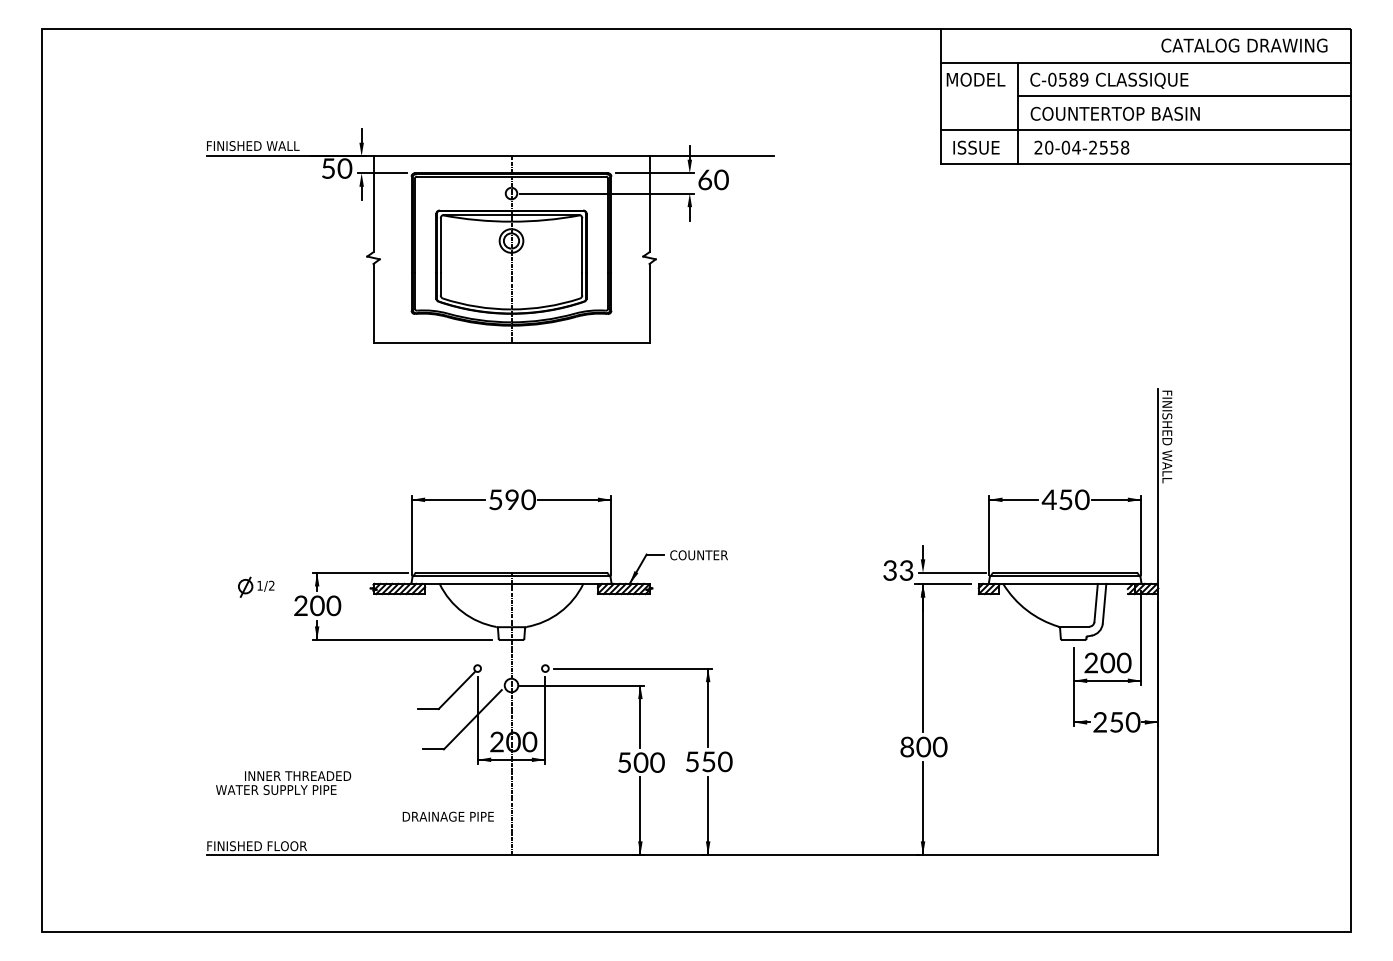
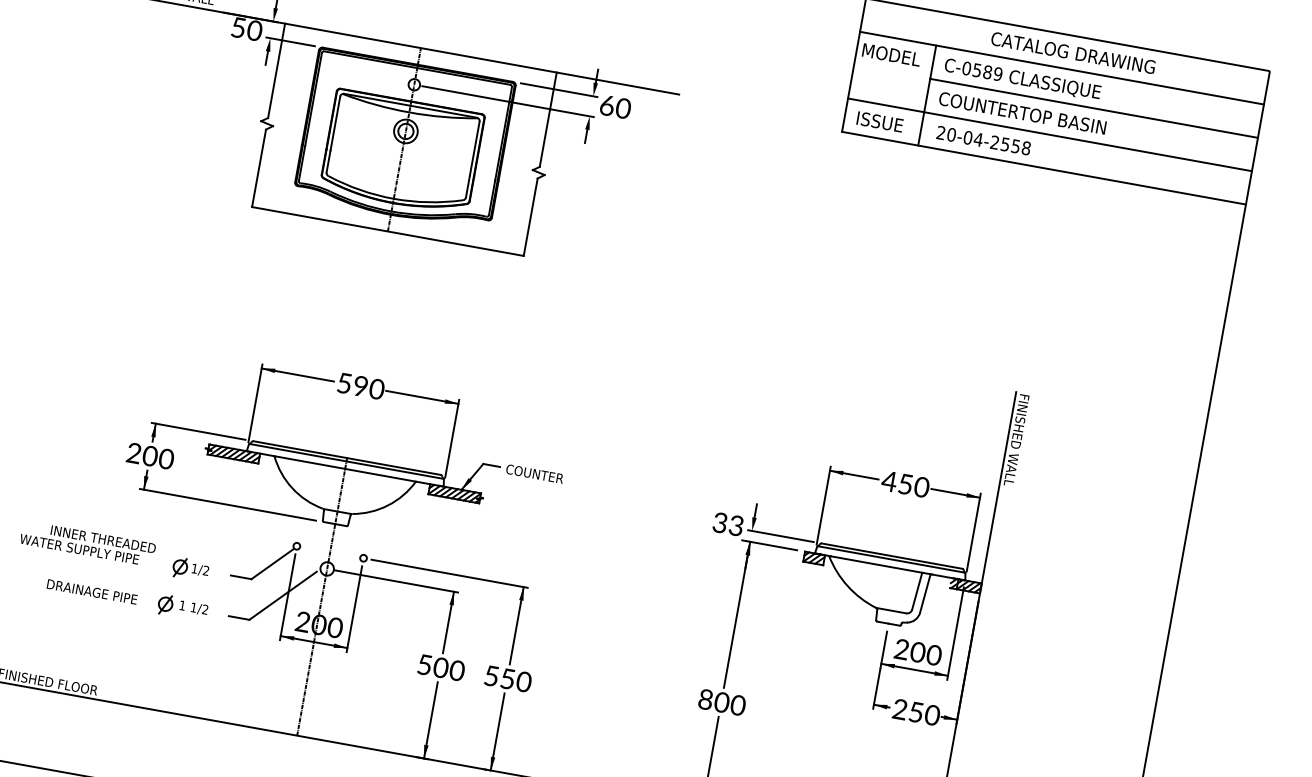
text: (1244, 45) -> (1073, 52), moved
part: (256, 586) -> (191, 568), moved
part: (376, 749) -> (182, 608), added
text: (283, 782) -> (87, 543), moved
text: (447, 816) -> (91, 591), moved

